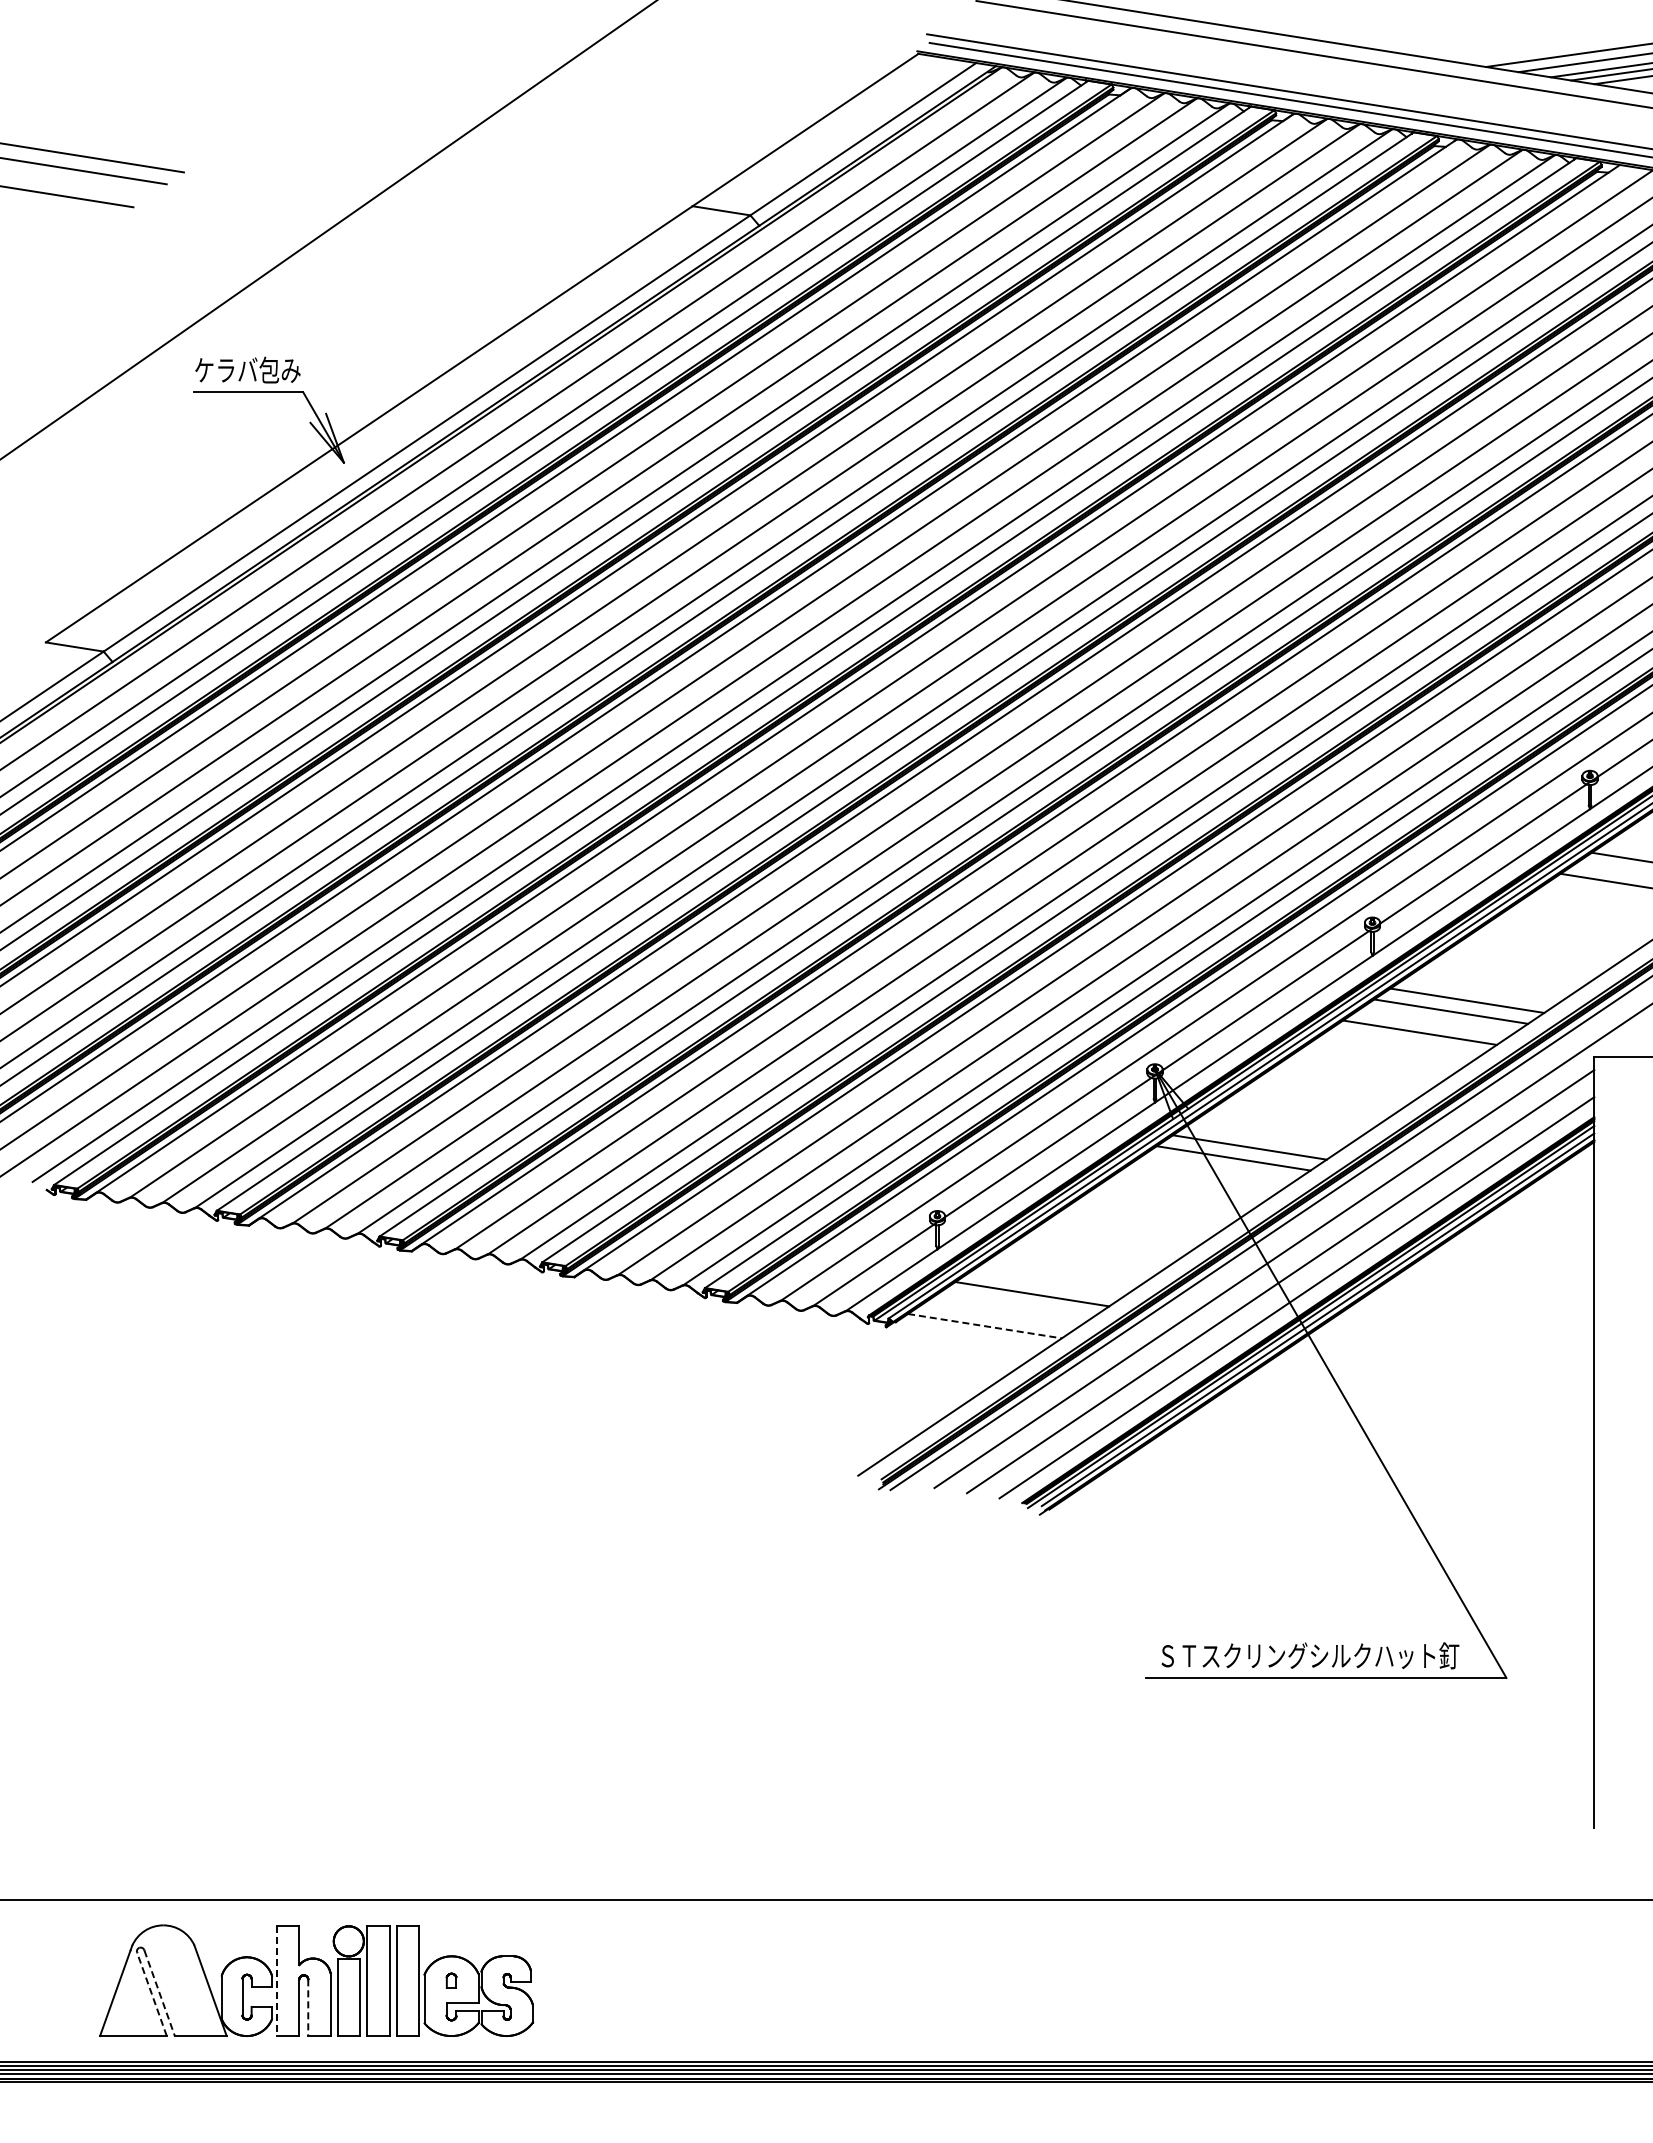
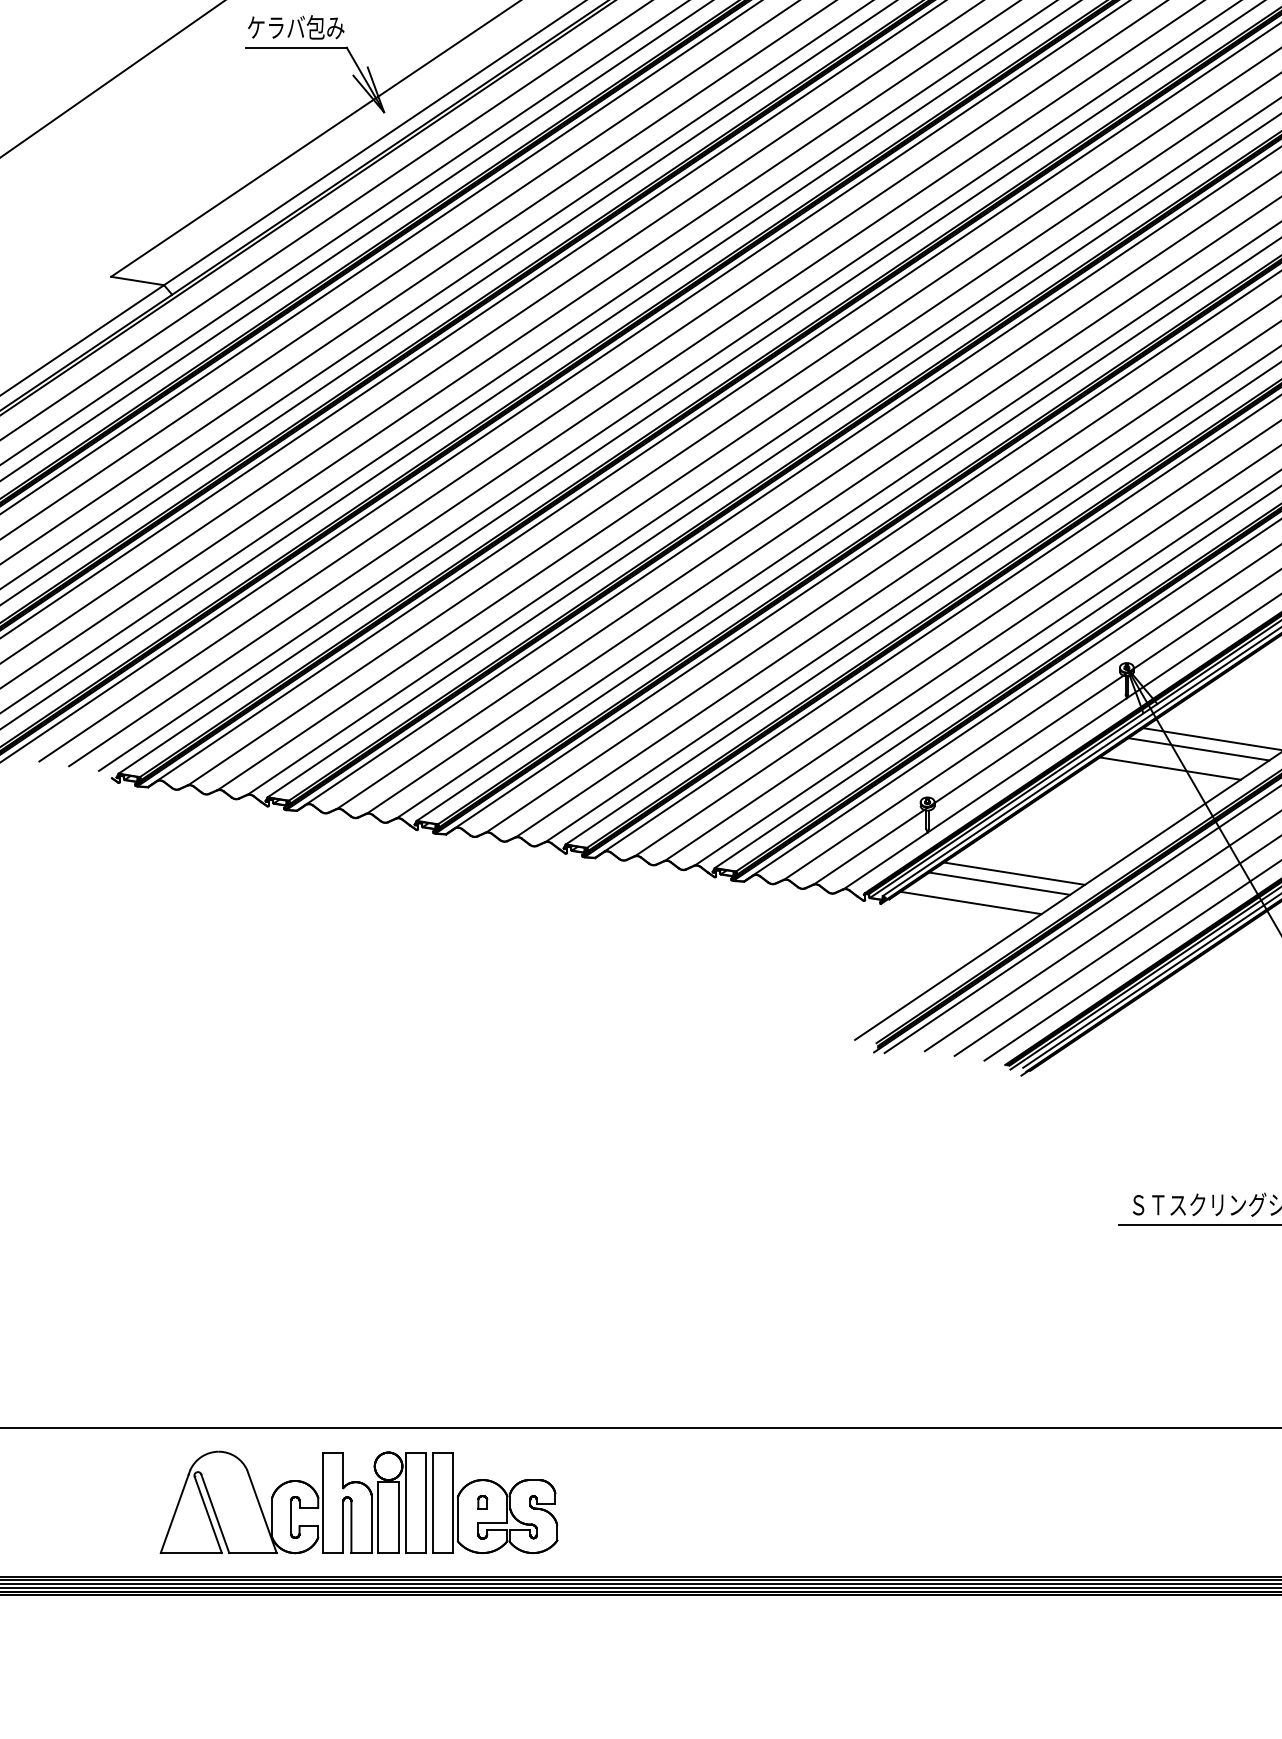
line: (1202, 1179) -> (1170, 768), added
line: (1016, 1304) -> (1000, 883), added
line: (984, 1326) -> (970, 903), dashed -> solid
line: (277, 1981) -> (323, 1503), dashed -> solid
line: (159, 1993) -> (215, 1514), dashed -> solid
line: (151, 1994) -> (207, 1515), dashed -> solid
line: (308, 2008) -> (351, 1527), dashed -> solid

